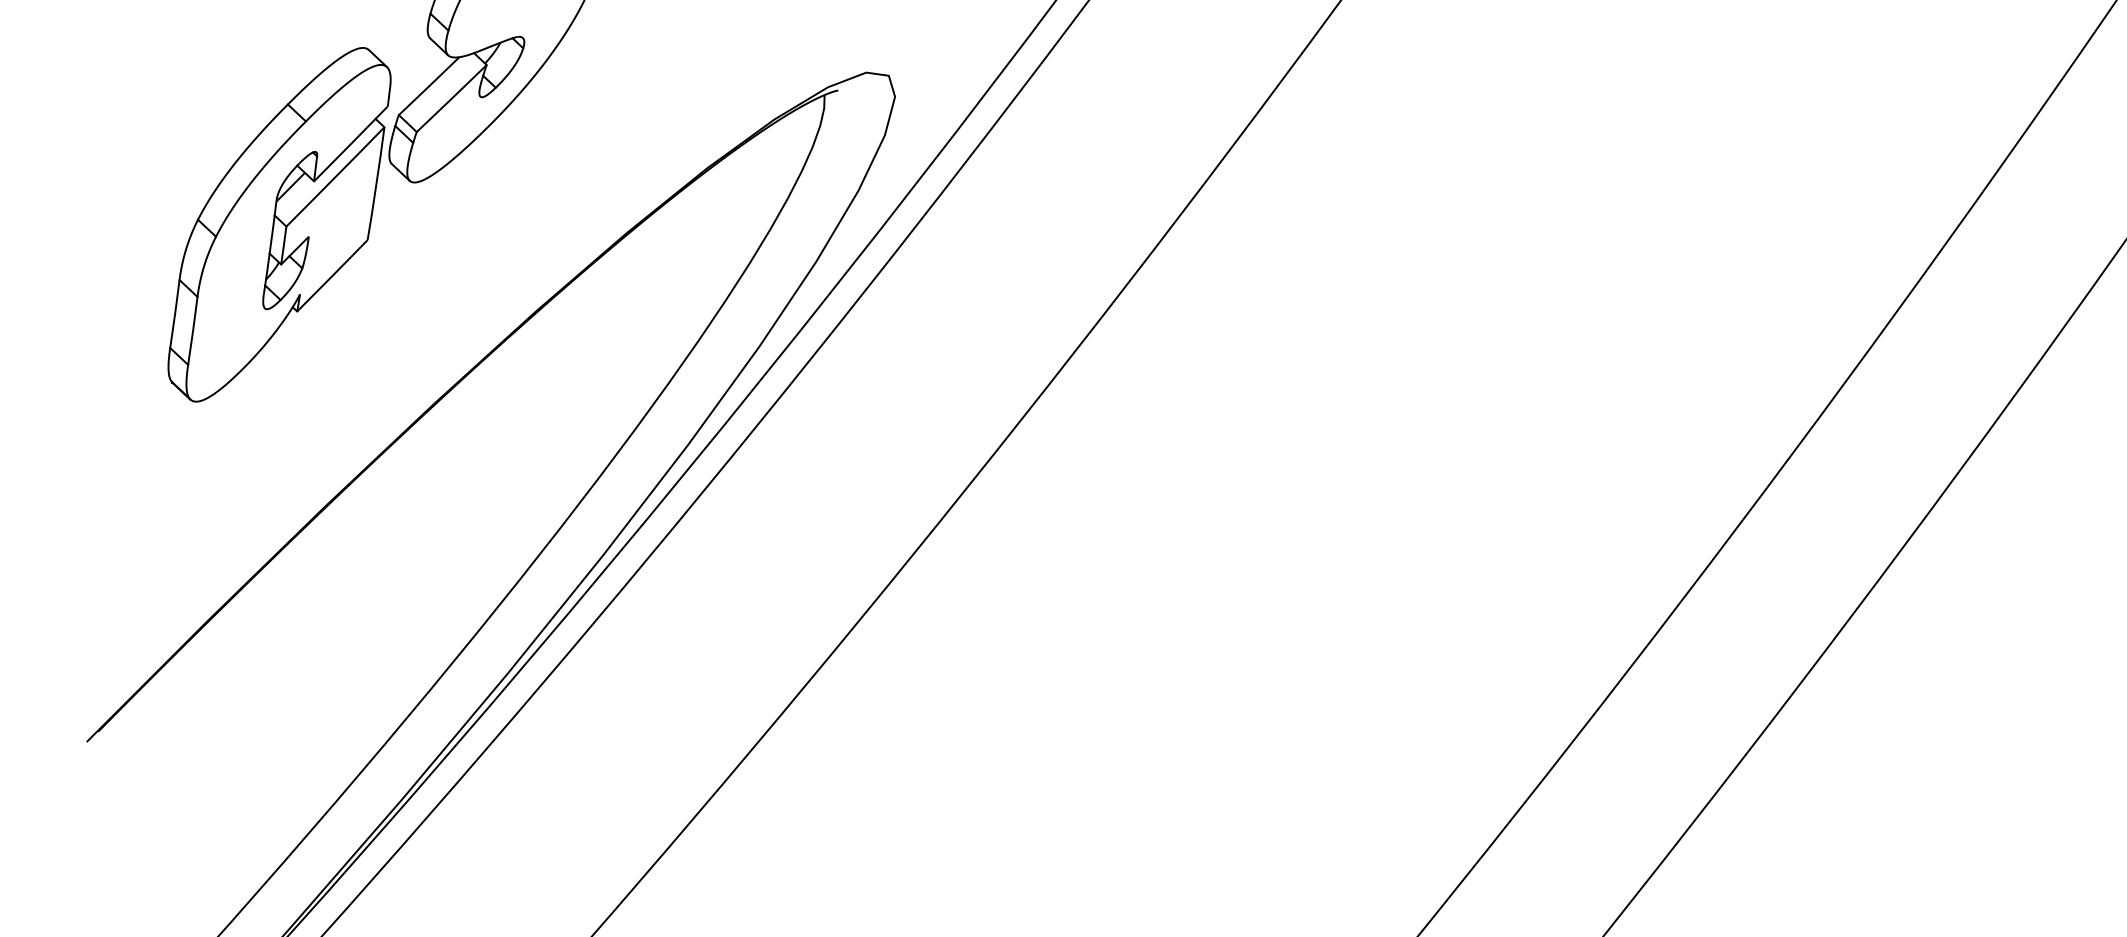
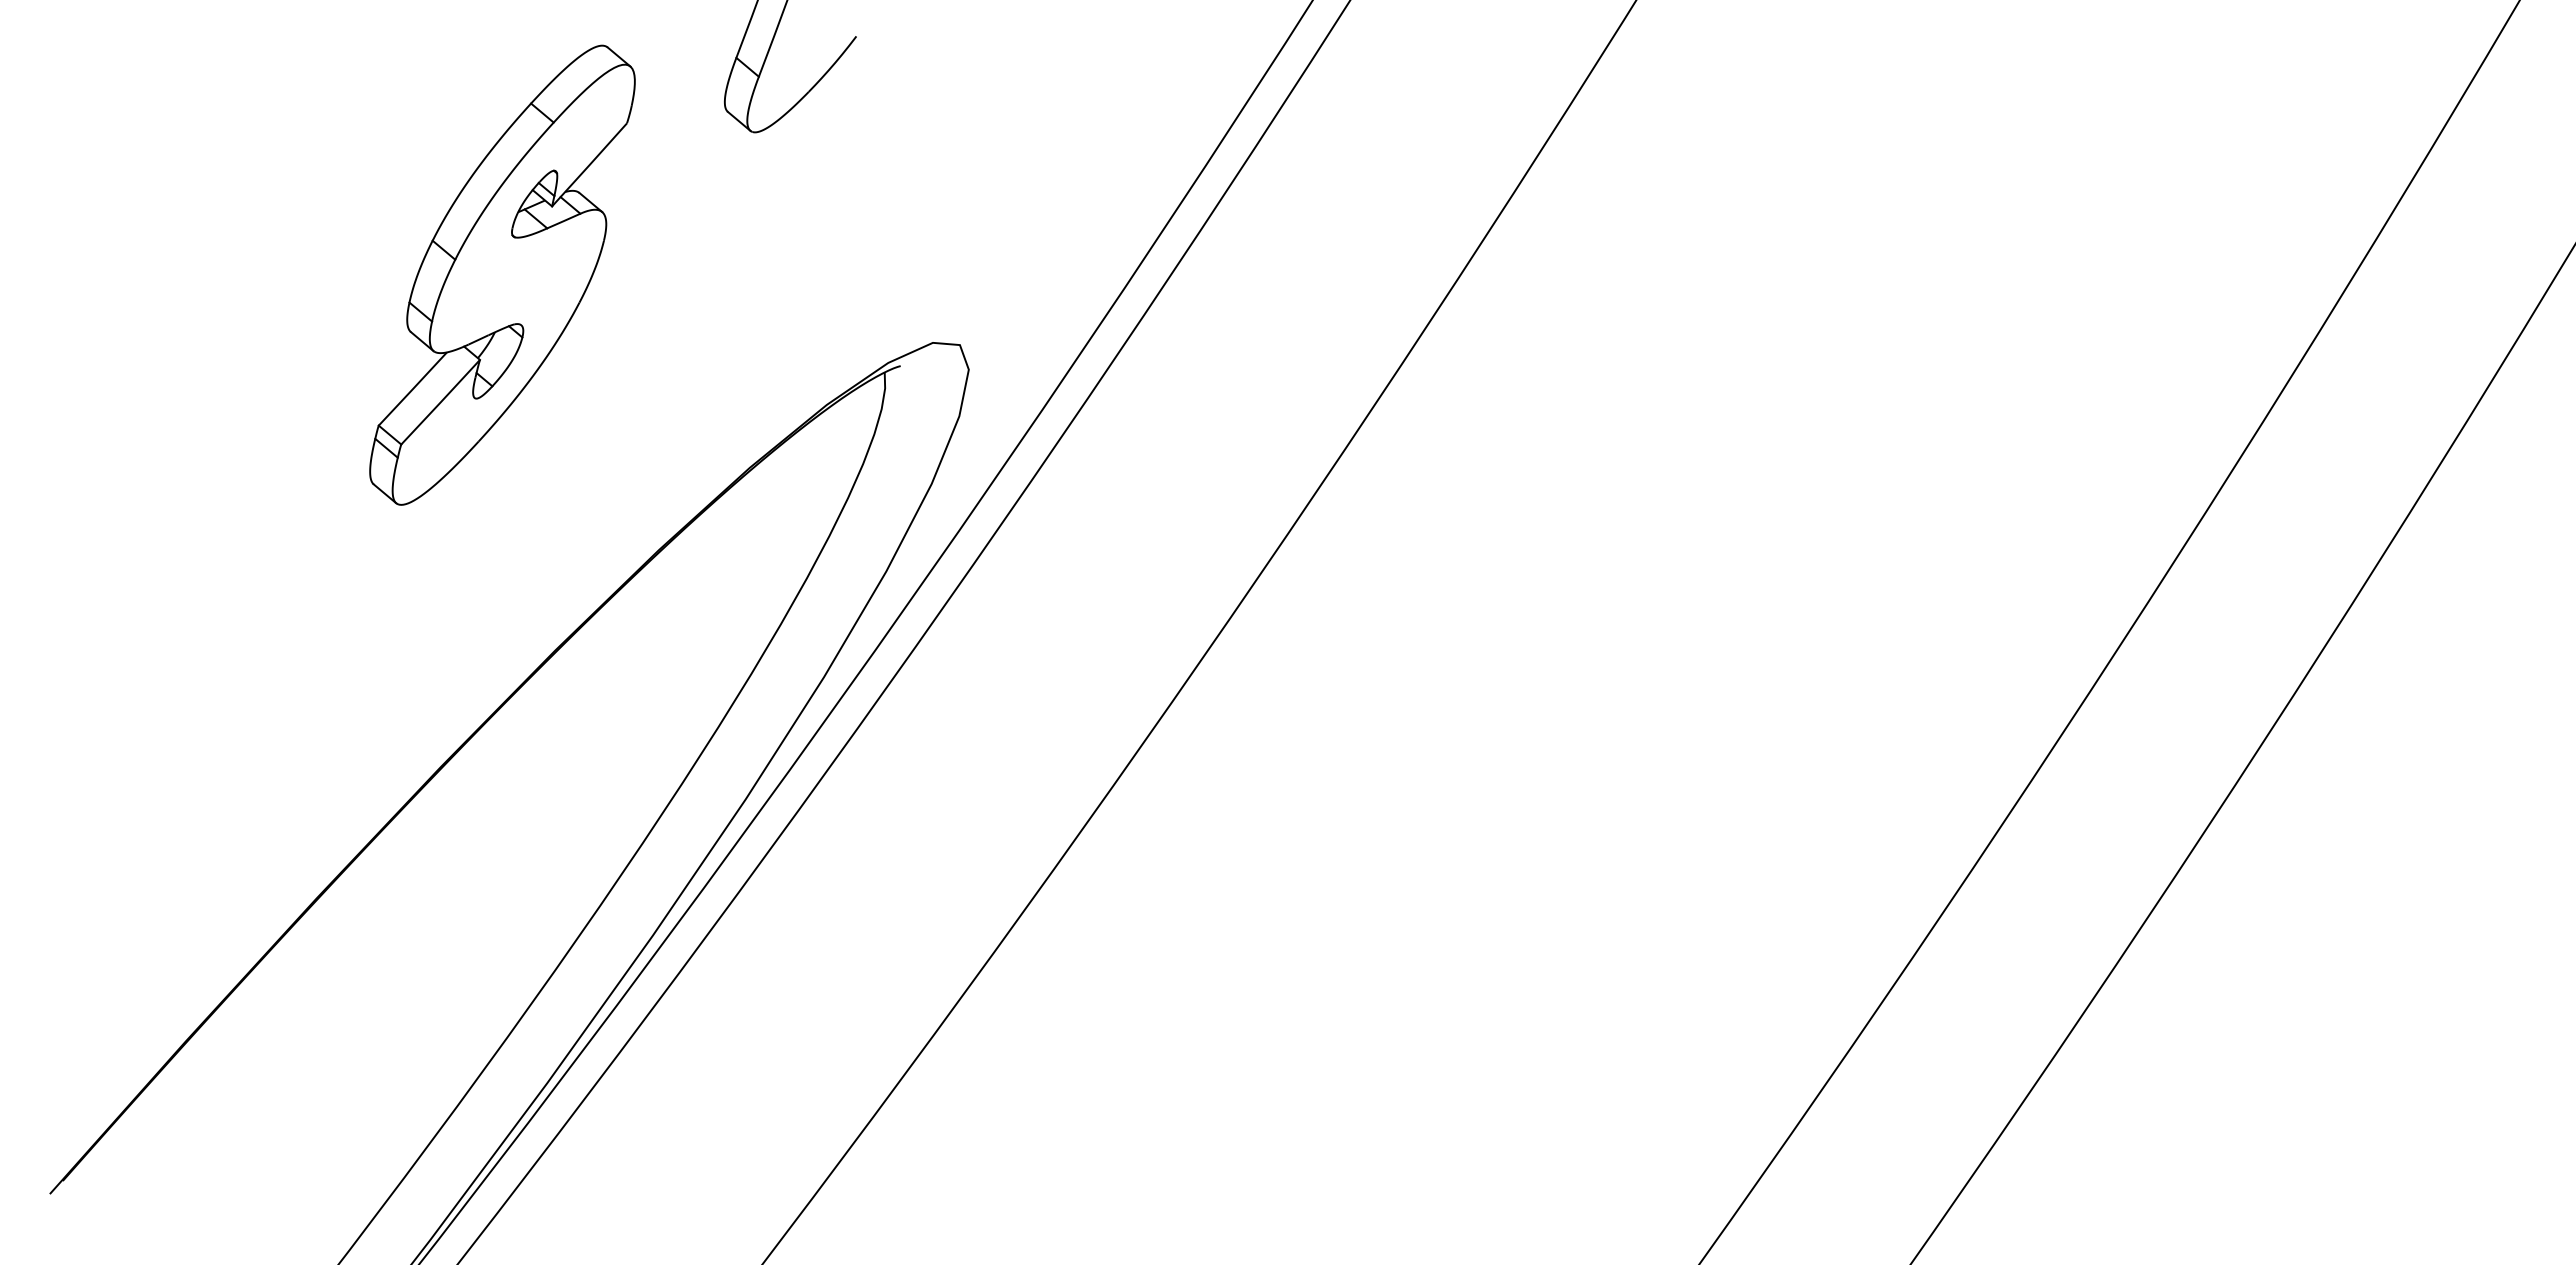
part: (279, 224) -> (243, 564), removed

